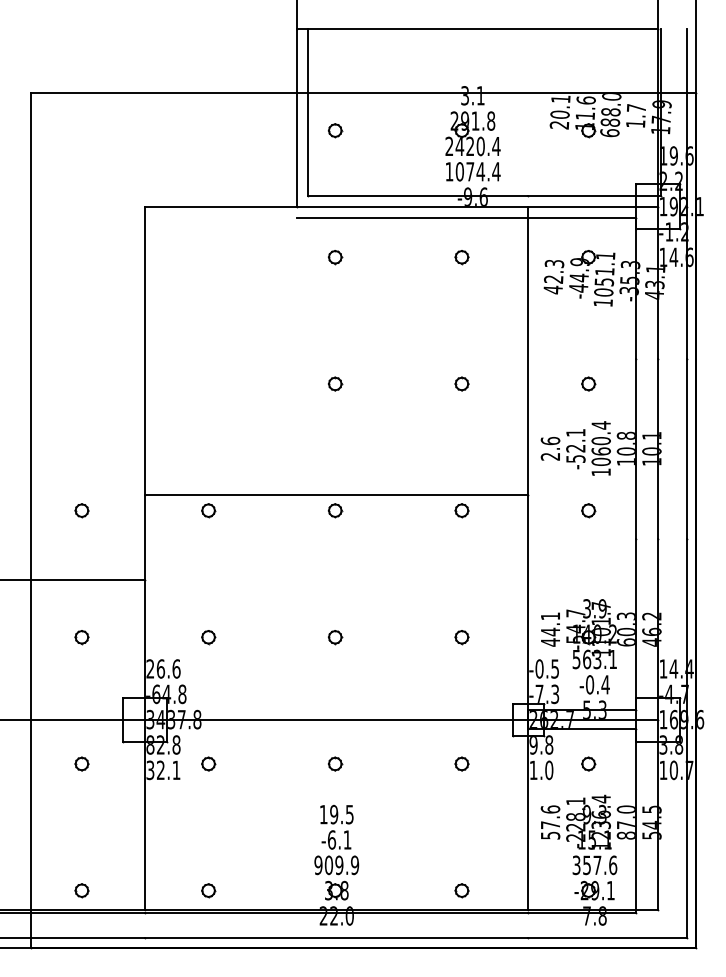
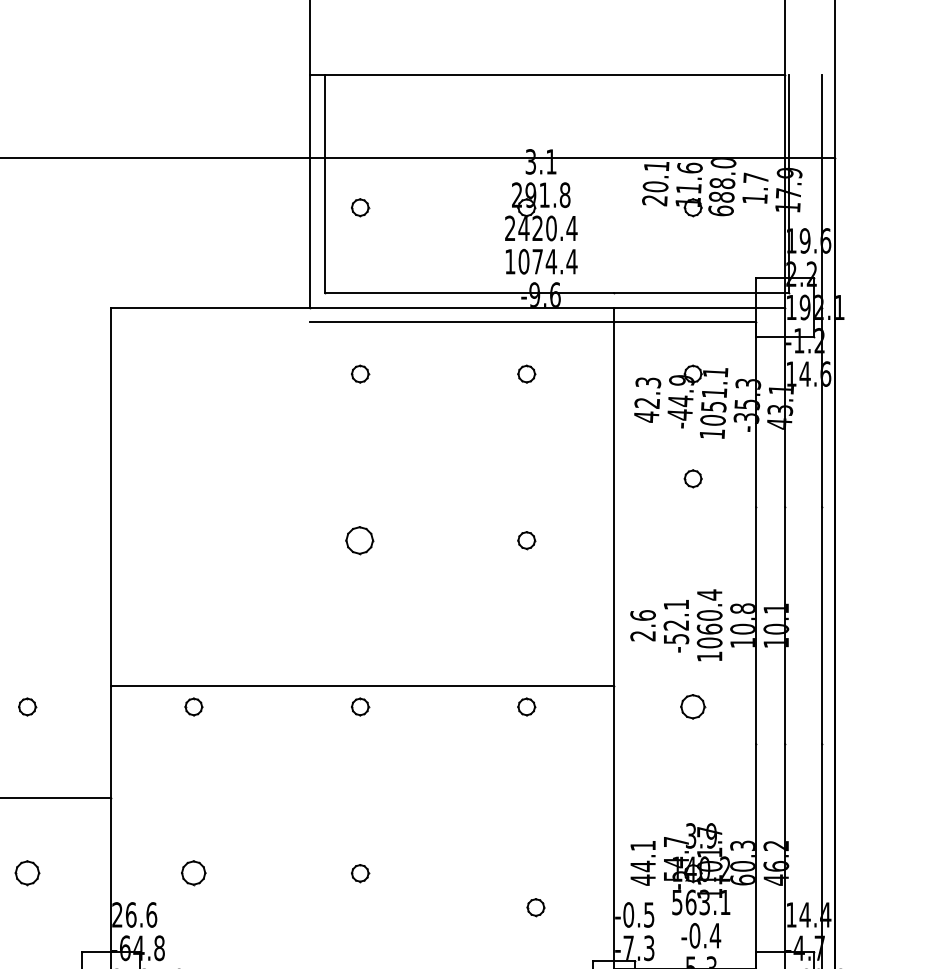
part: (335, 383) -> (360, 539), size x1.6
part: (588, 383) -> (692, 478), moved
part: (588, 510) -> (692, 706), size x1.4
part: (81, 637) -> (26, 873), size x1.4
part: (208, 637) -> (193, 873), size x1.4
part: (461, 637) -> (535, 907), moved

